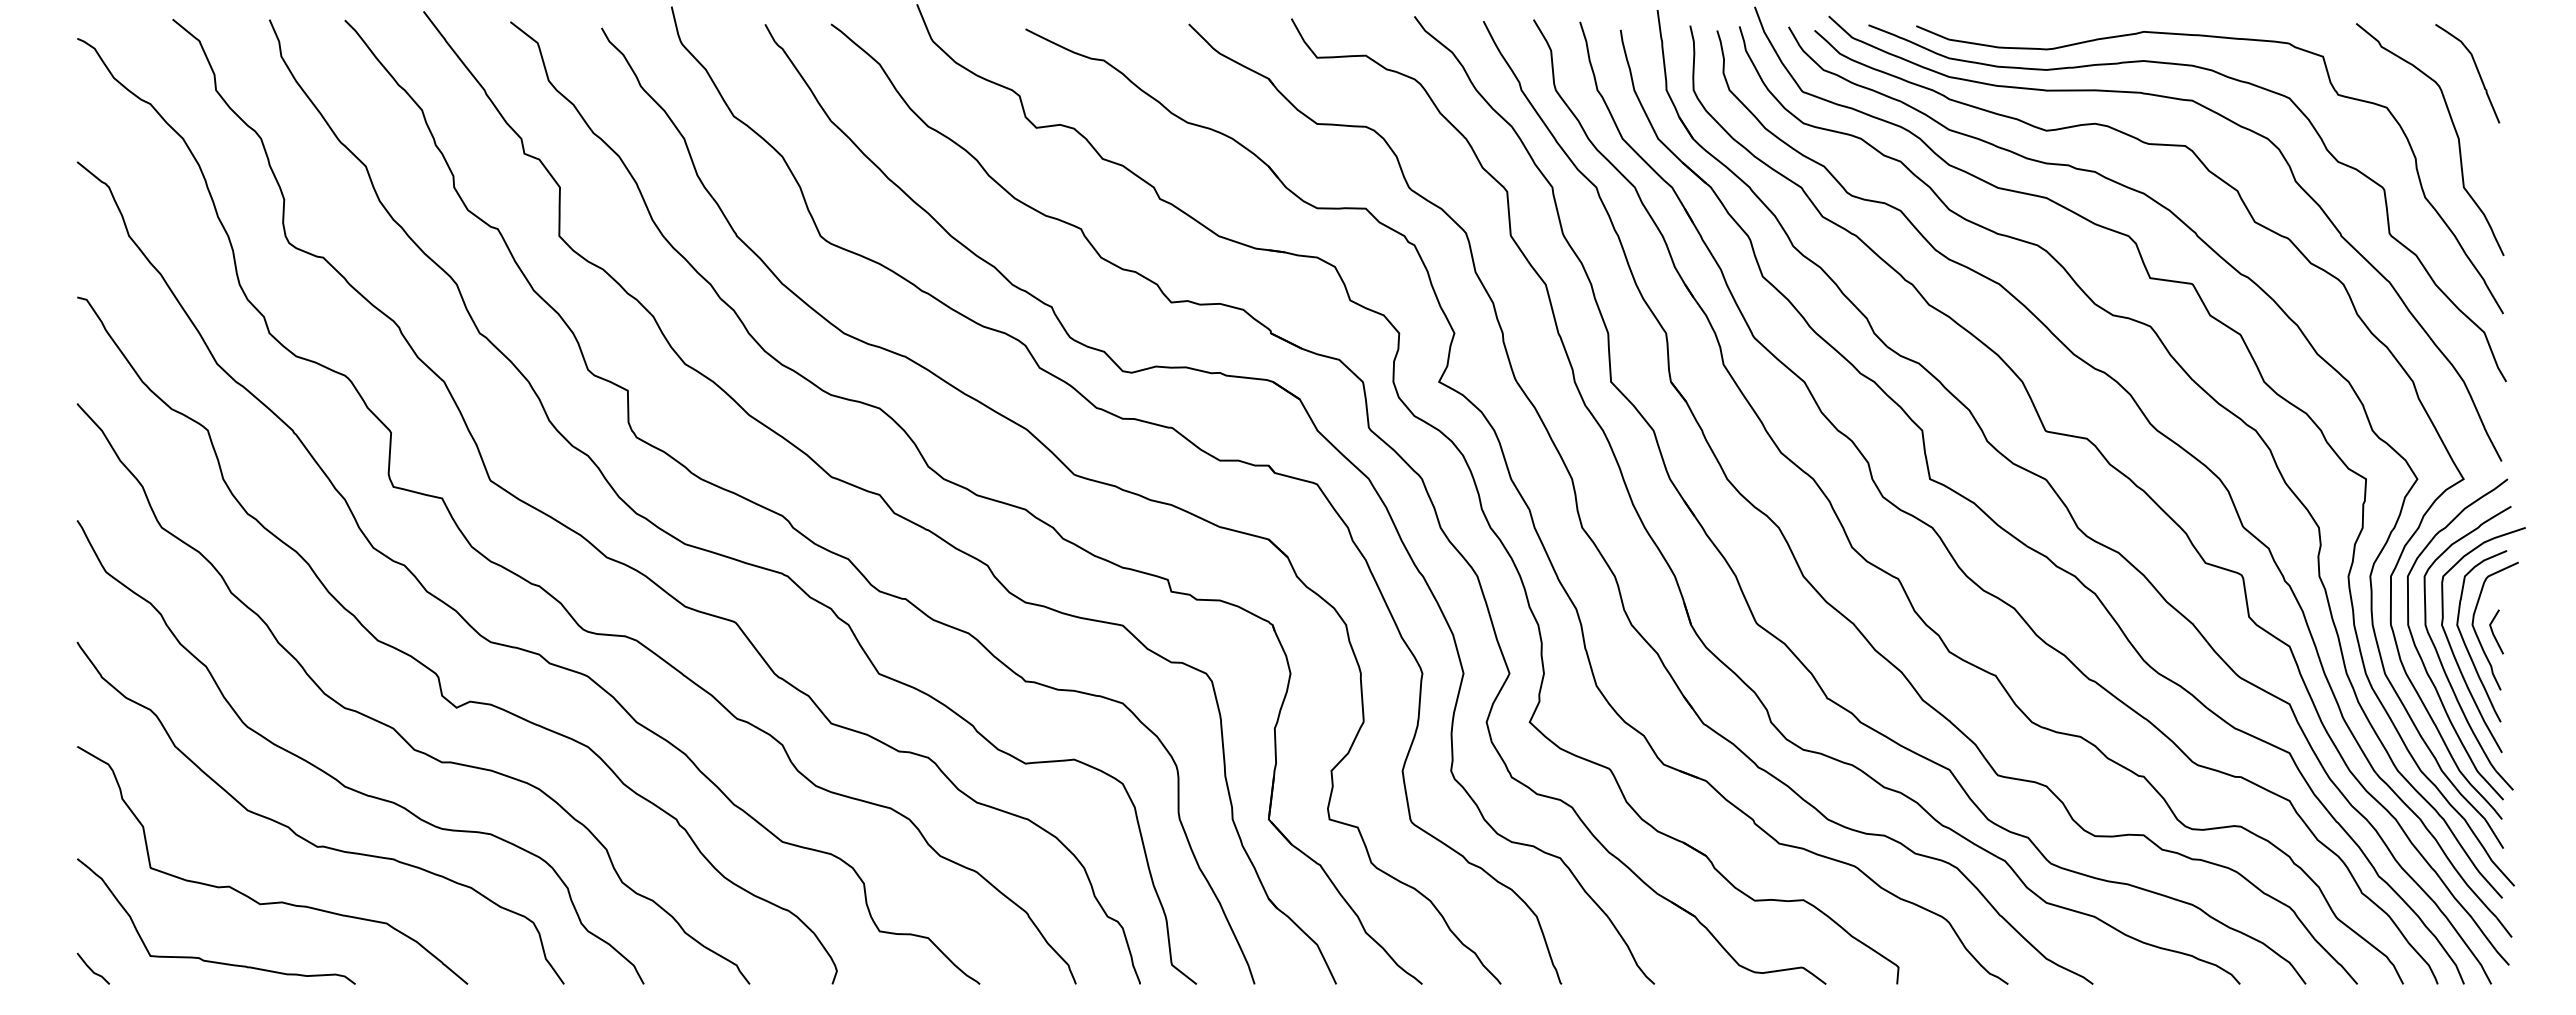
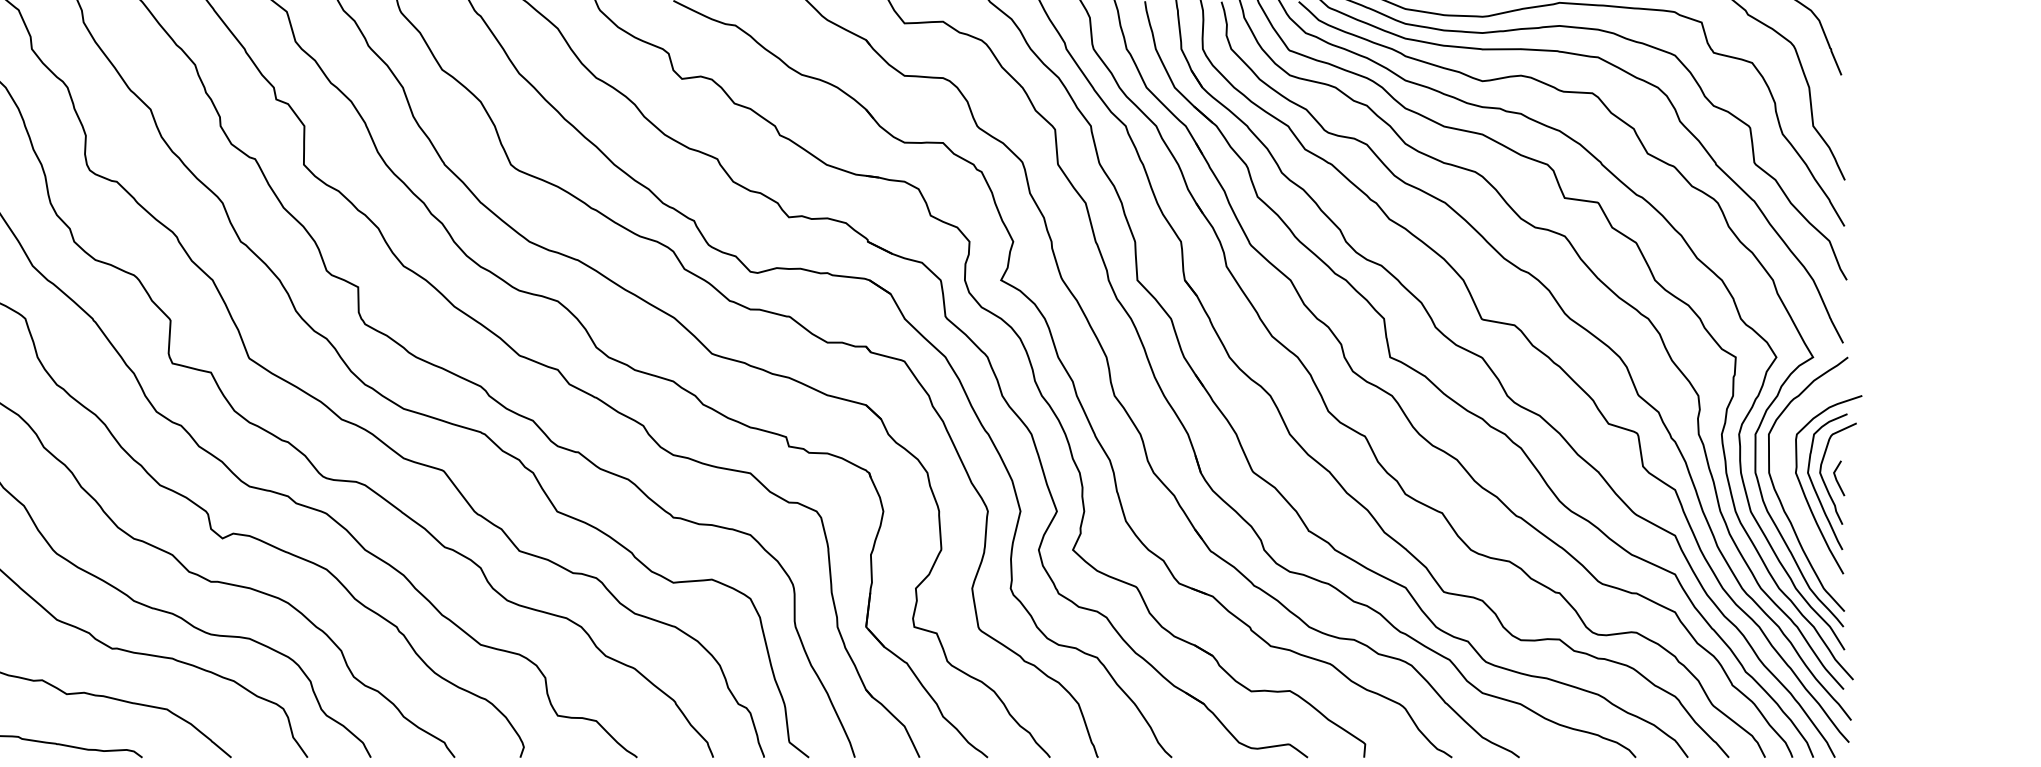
curve: (2441, 660) -> (1795, 501), removed

